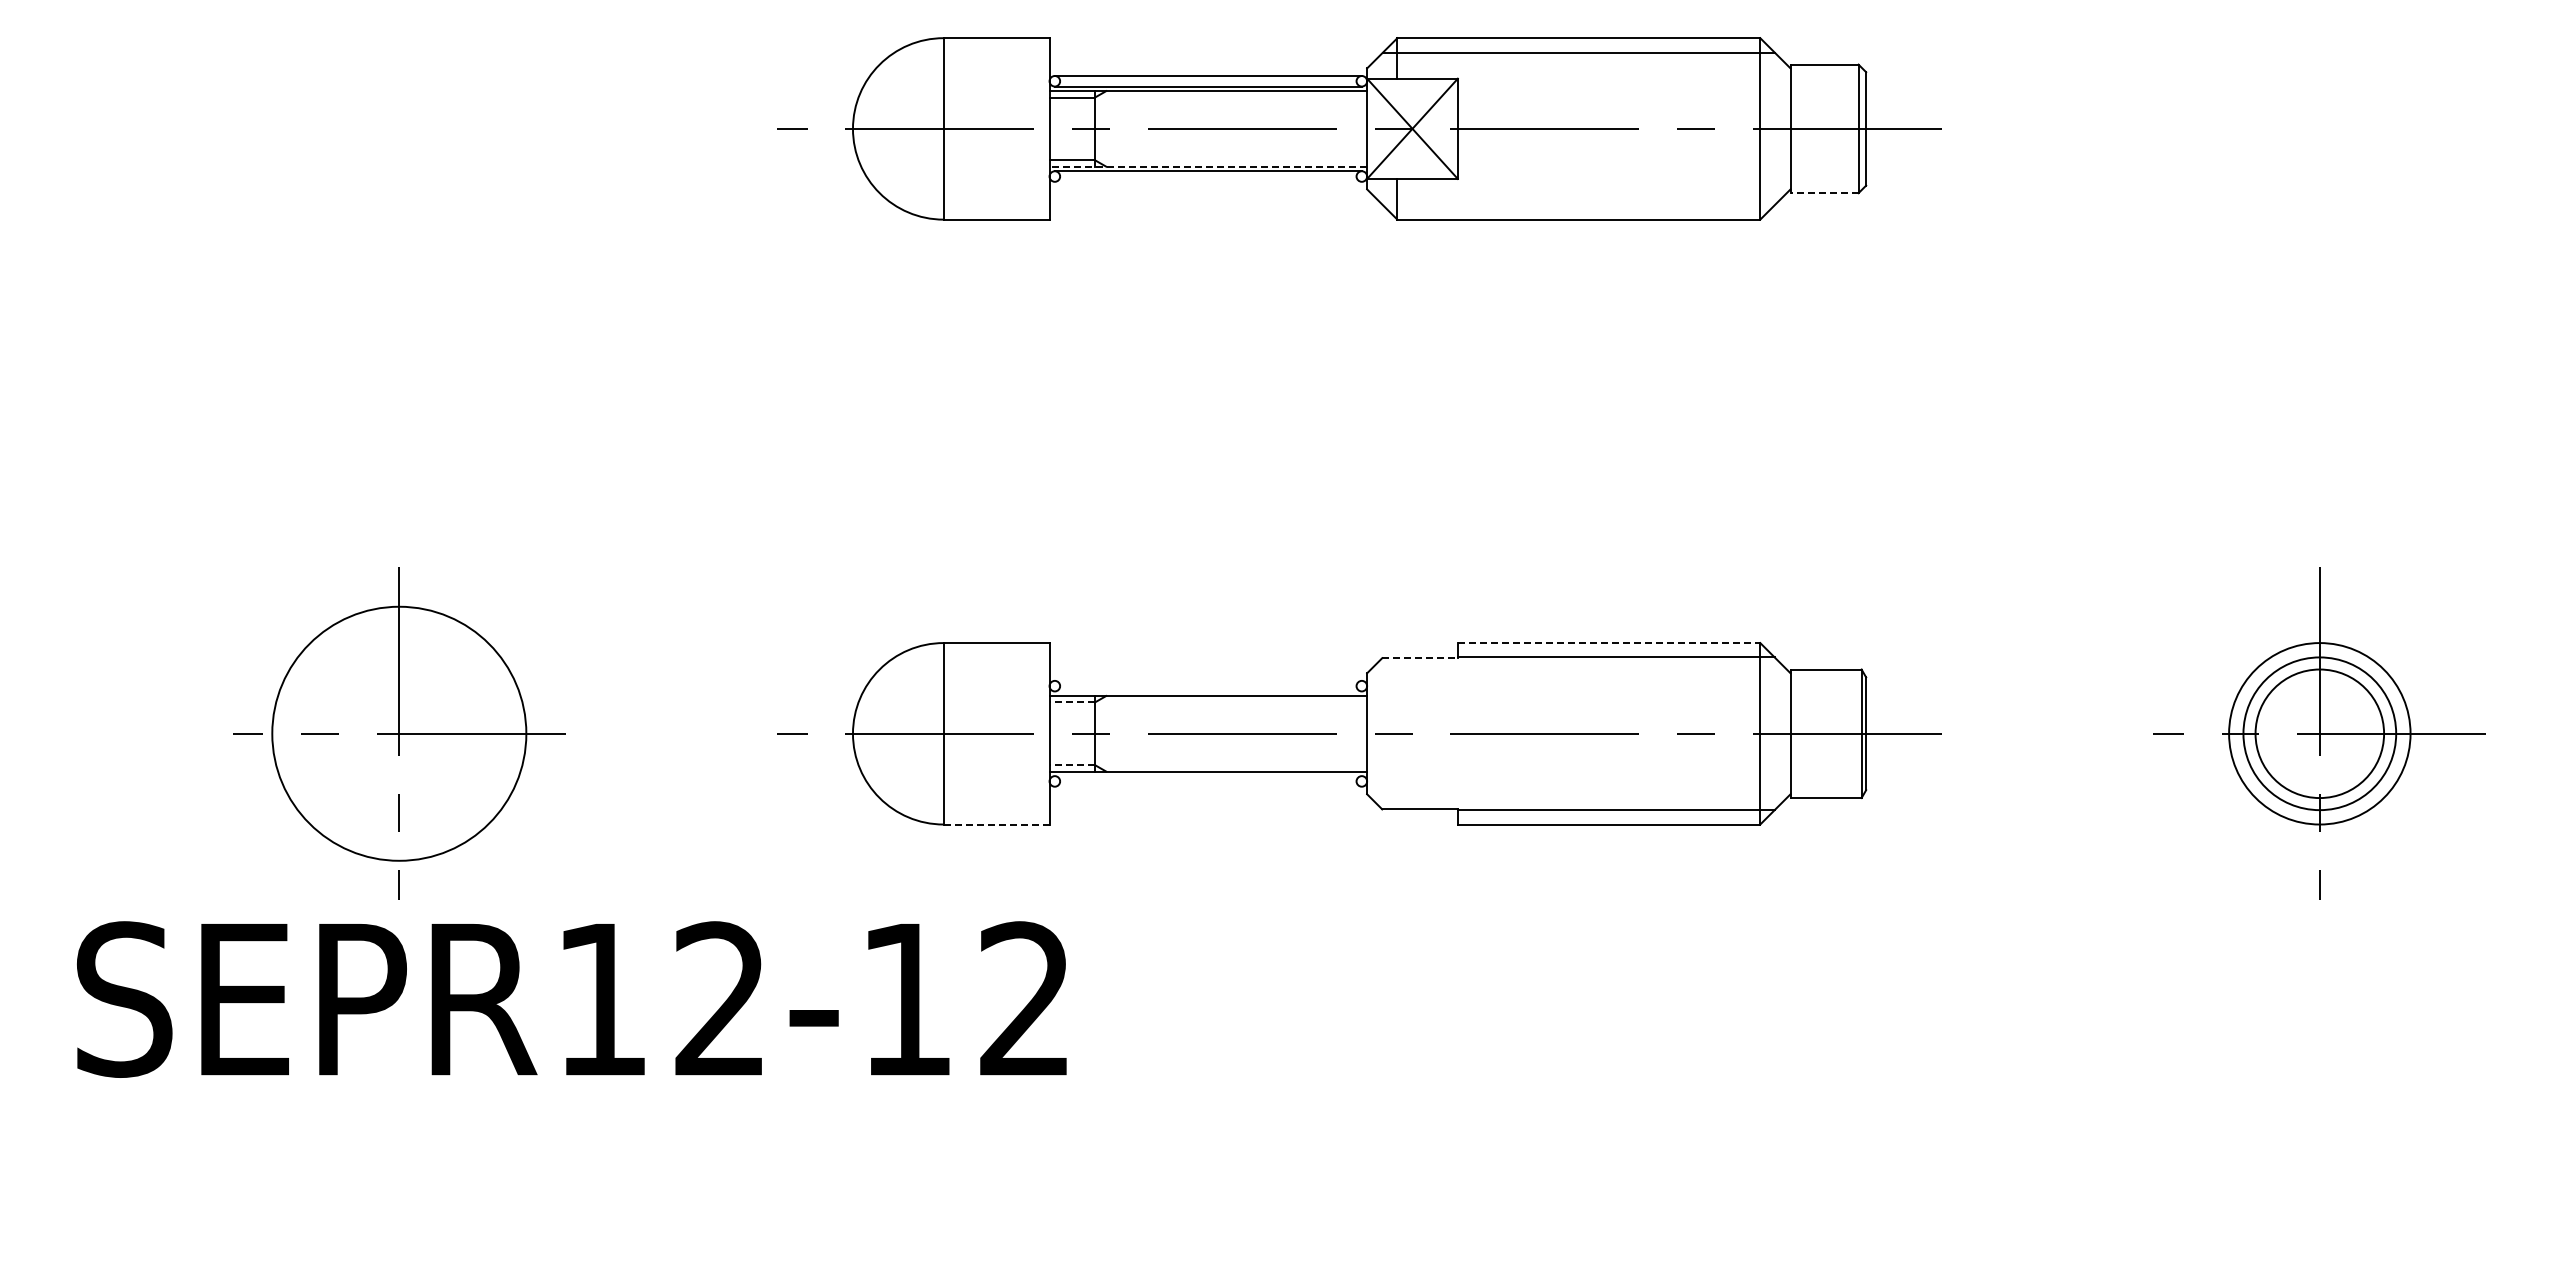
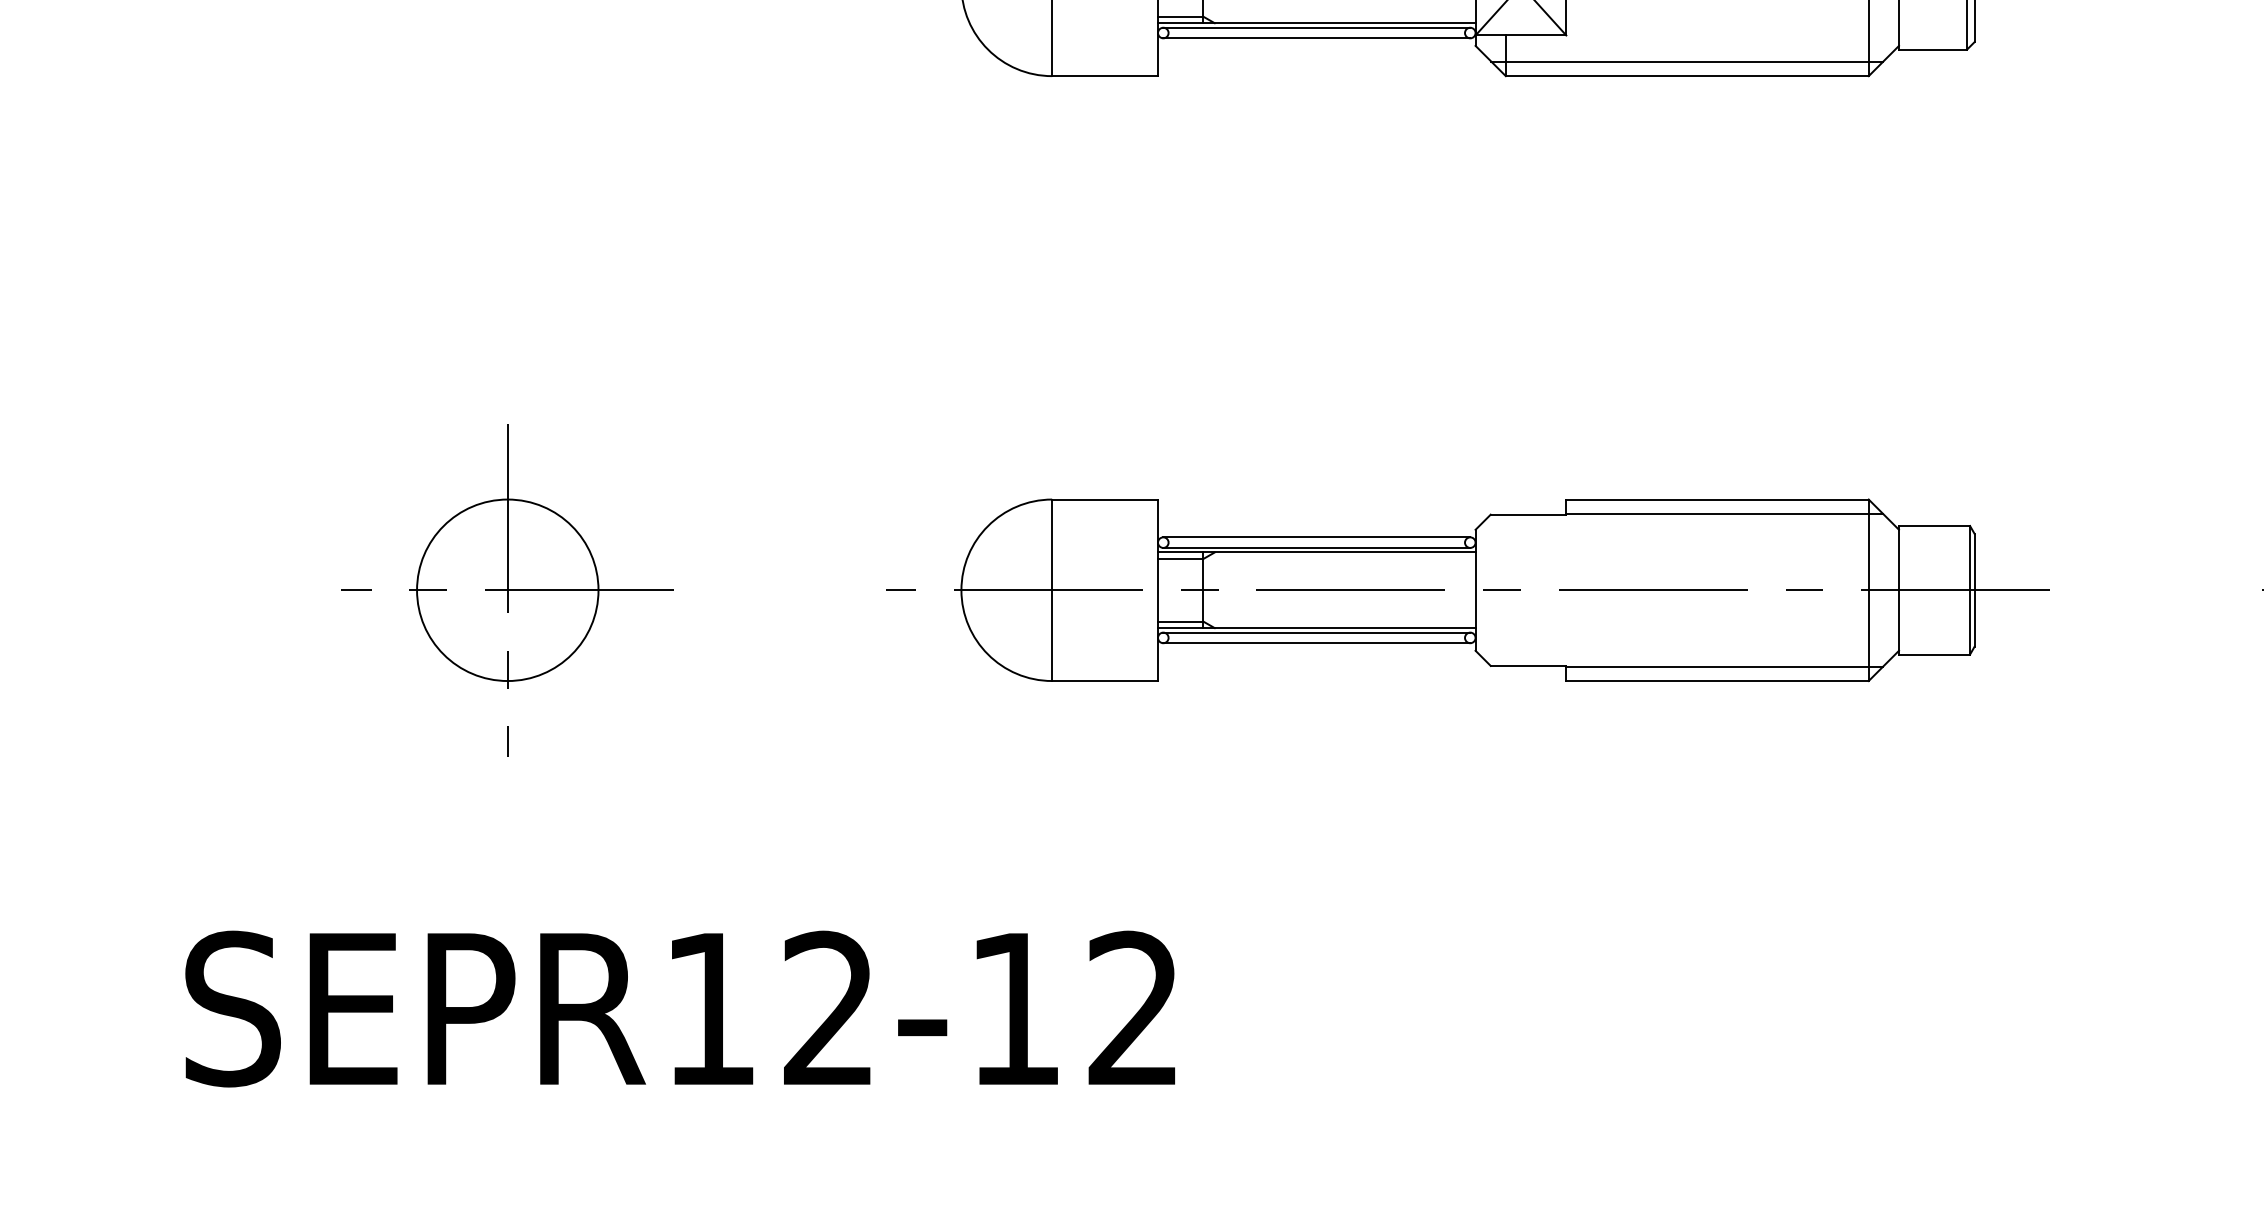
line: (1208, 166) -> (1316, 23), dashed -> solid
line: (1207, 181) -> (1315, 38), added
line: (1824, 193) -> (1932, 50), dashed -> solid
line: (1578, 205) -> (1686, 62), added
line: (1609, 643) -> (1717, 500), dashed -> solid
line: (1420, 658) -> (1528, 515), dashed -> solid
line: (1207, 680) -> (1315, 537), added
line: (1207, 691) -> (1315, 548), added
line: (1072, 702) -> (1180, 559), dashed -> solid
circle: (399, 733) -> (507, 590), size x0.71
line: (1072, 765) -> (1180, 622), dashed -> solid
line: (1207, 776) -> (1315, 633), added
line: (1207, 786) -> (1315, 643), added
line: (996, 824) -> (1104, 681), dashed -> solid
text: (571, 999) -> (679, 1009), moved

